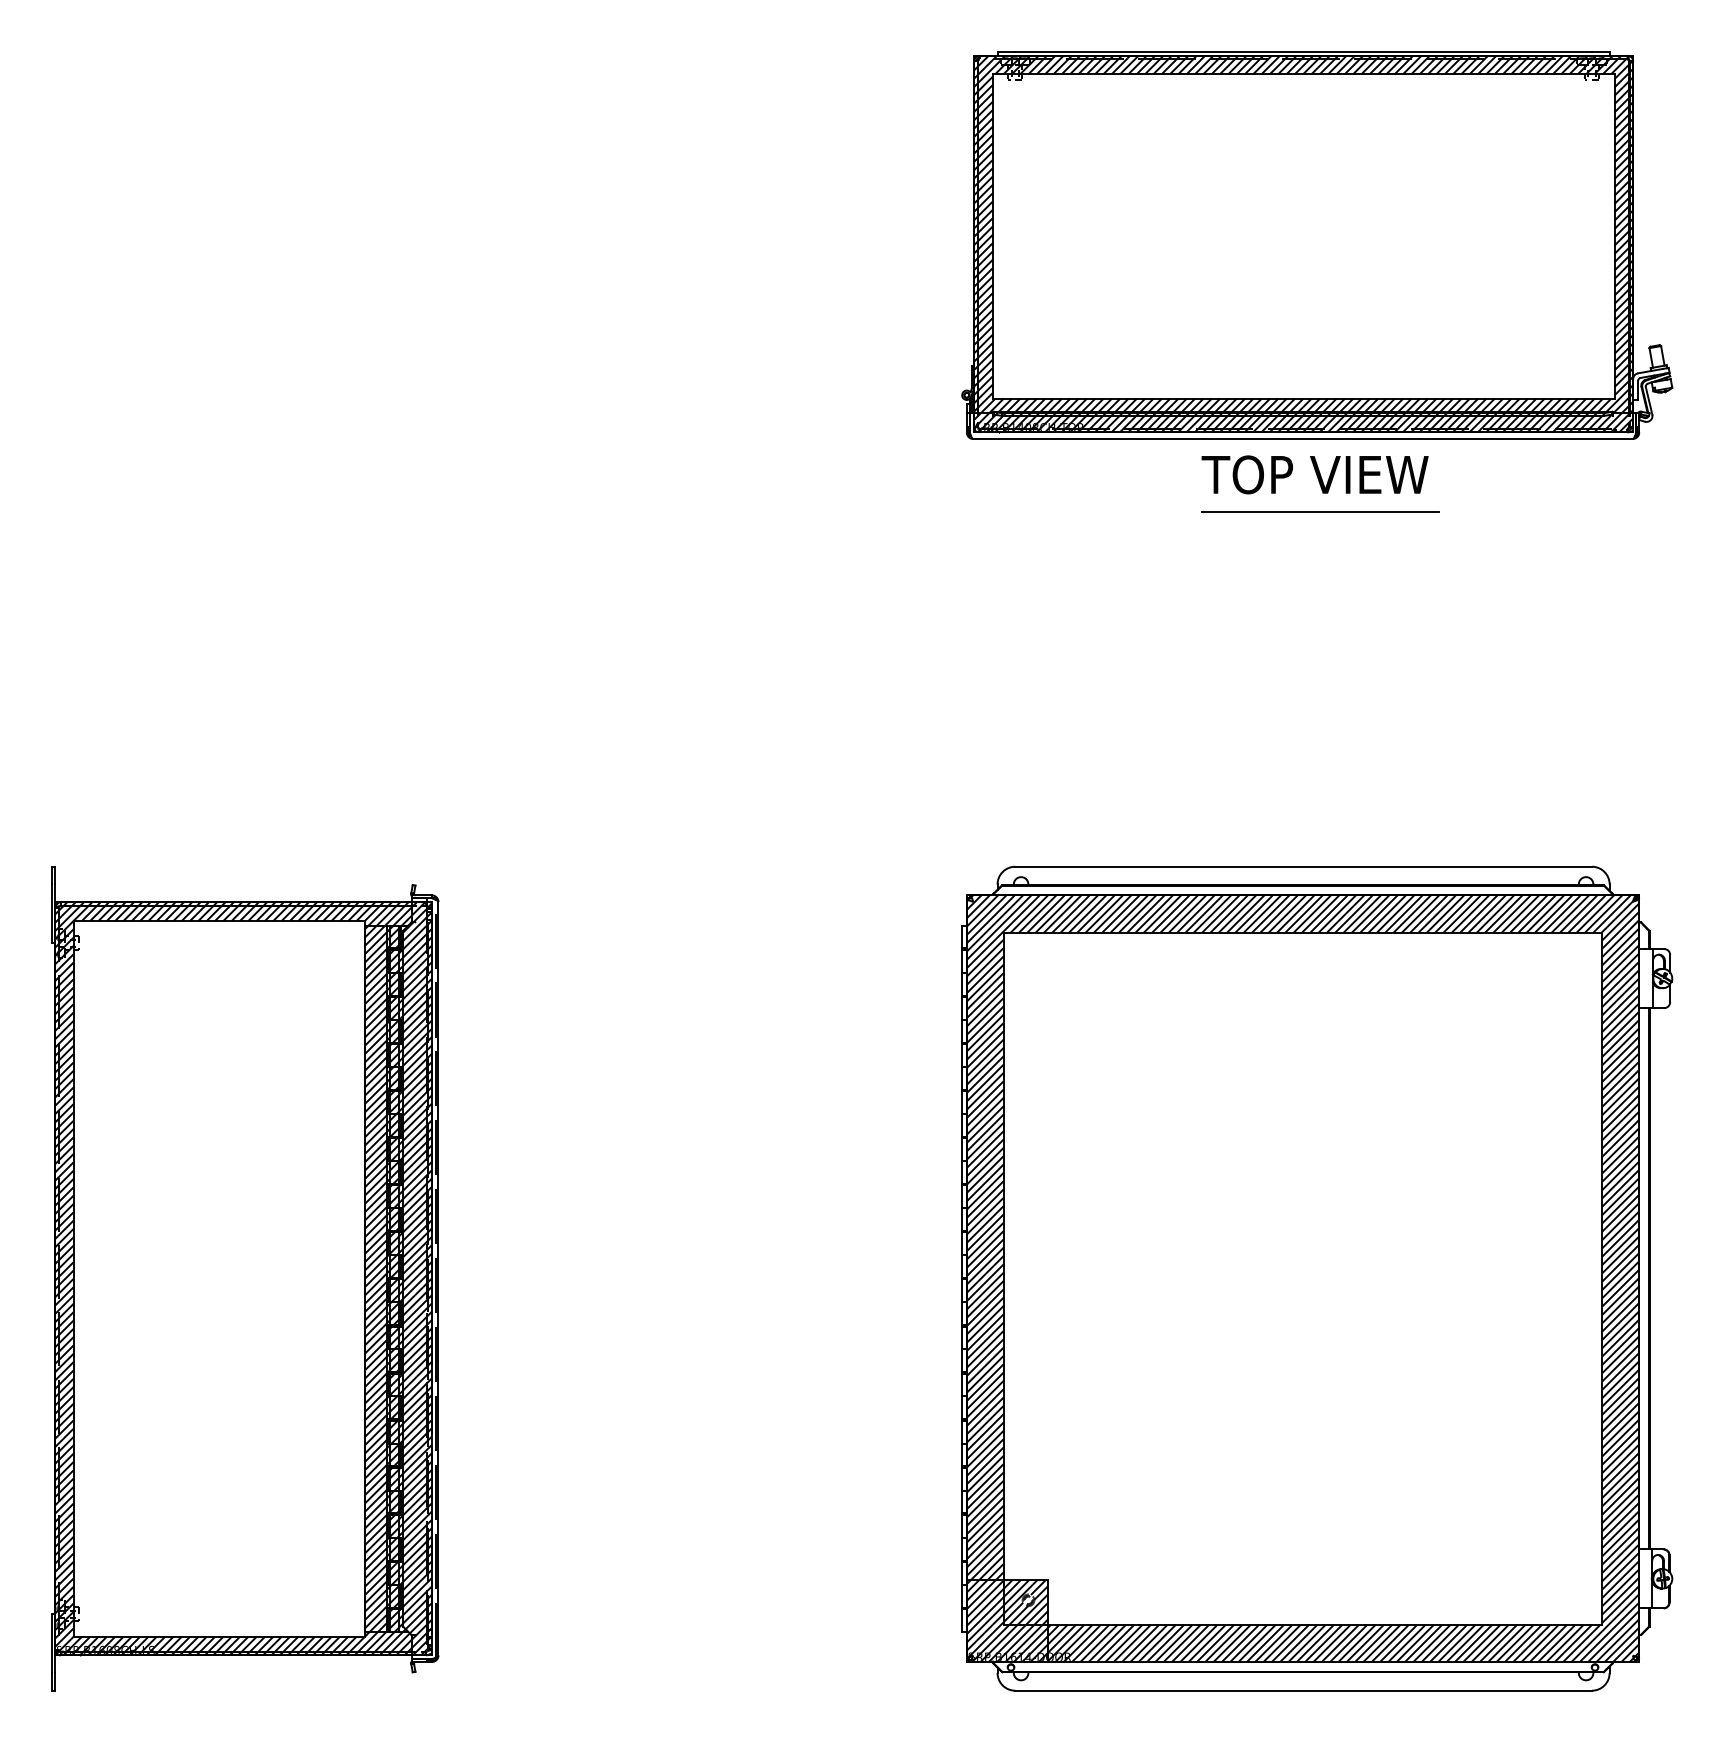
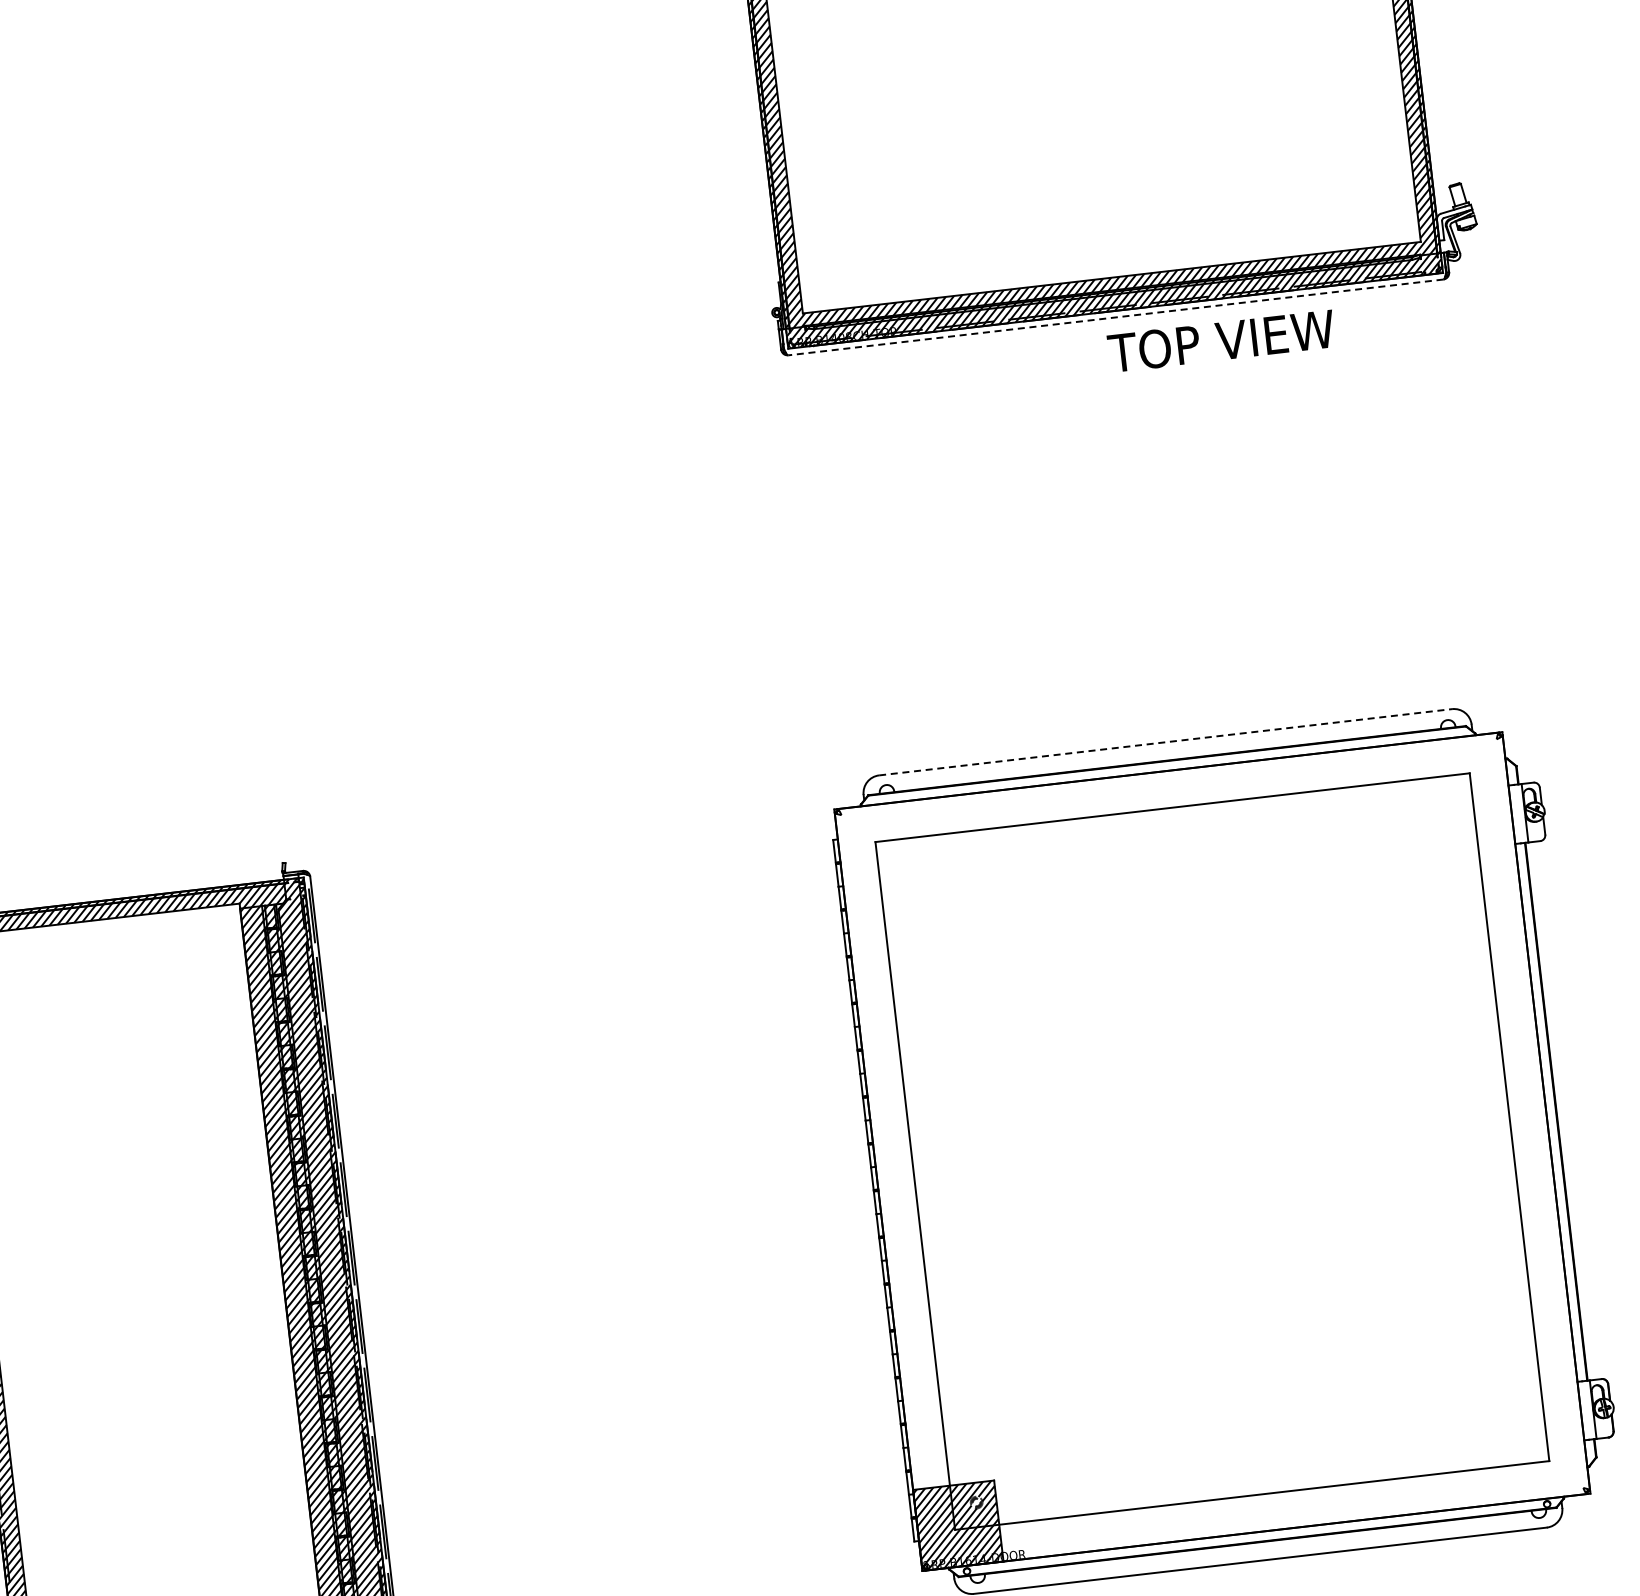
line: (1303, 439) -> (1116, 317), solid -> dashed
text: (1314, 474) -> (1220, 341), moved
line: (1320, 511) -> (1141, 387), removed
line: (1304, 866) -> (1166, 741), solid -> dashed
hatch: (1302, 1278) -> (1211, 1151), removed

